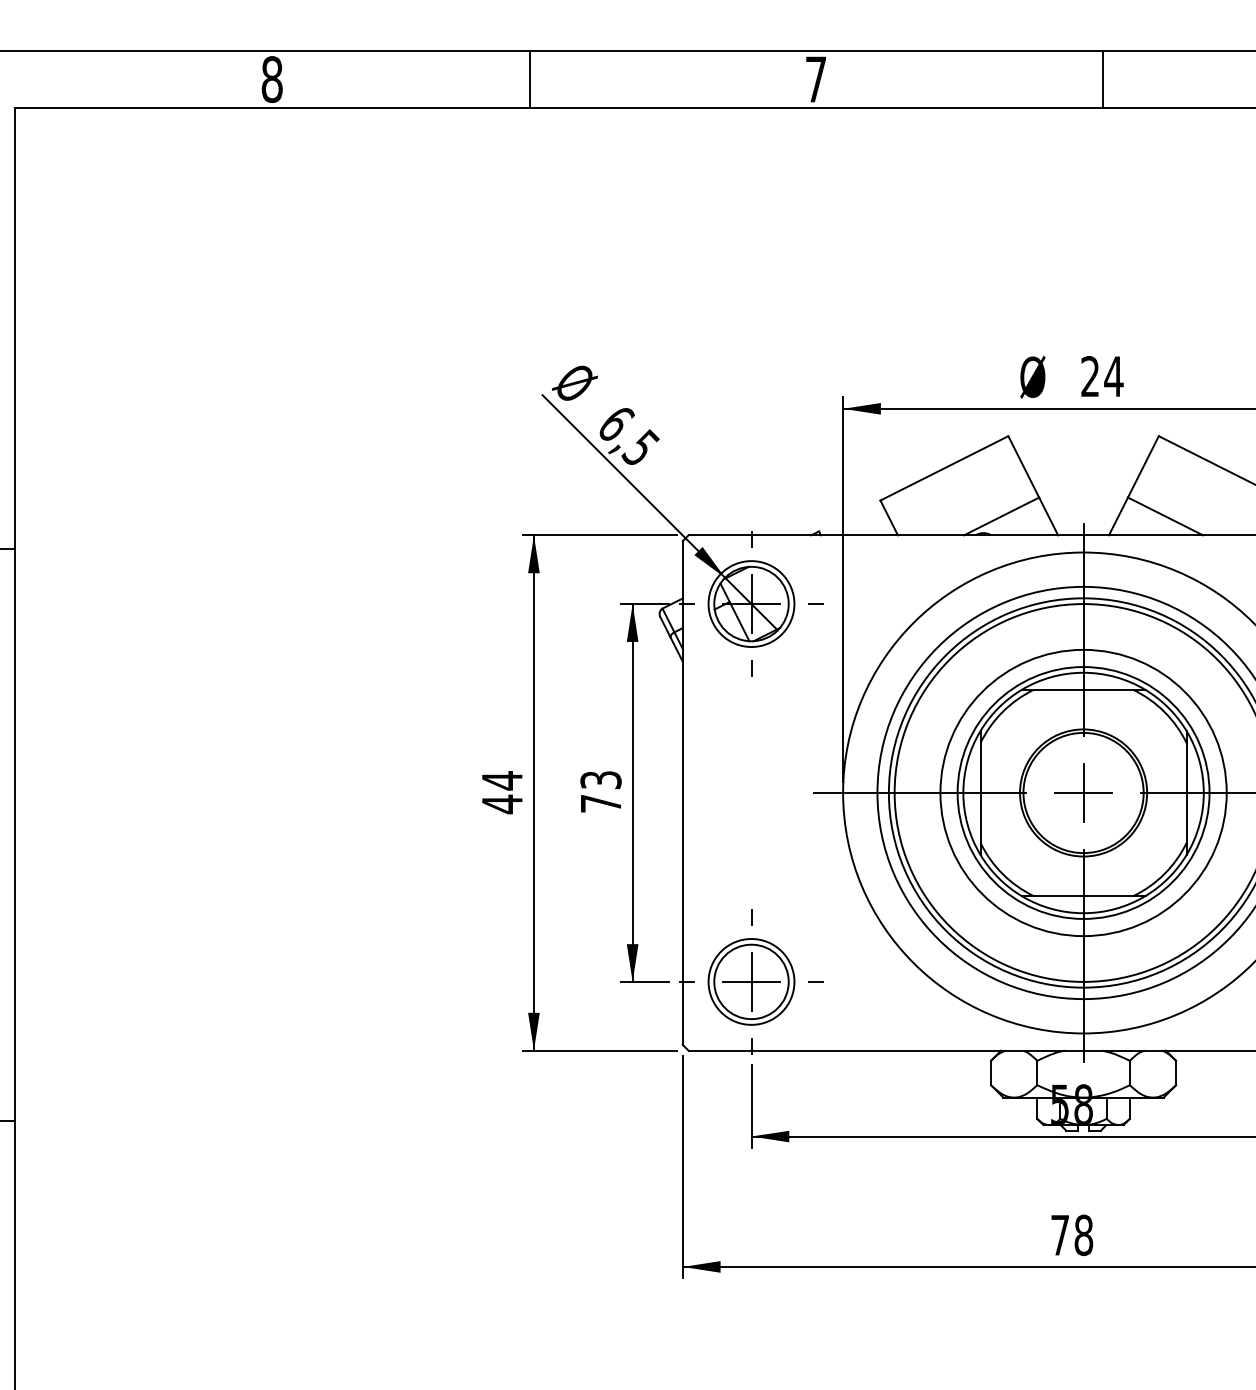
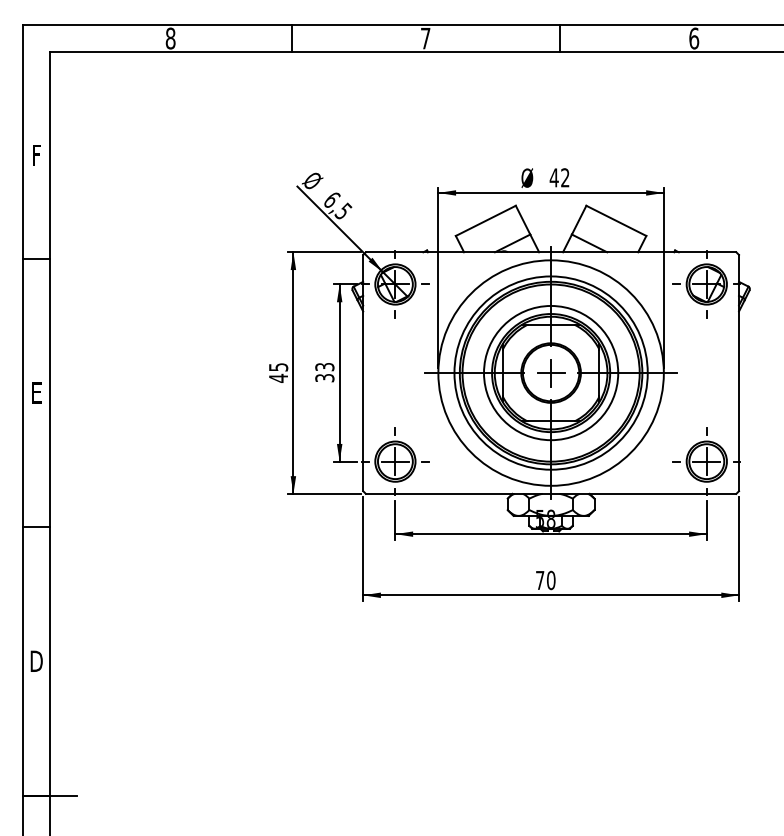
text: (1101, 375) -> (559, 177), 24 -> 42
text: (502, 778) -> (278, 366), 44 -> 45
text: (600, 804) -> (324, 378), 73 -> 33
text: (1084, 1235) -> (551, 580), 78 -> 70

